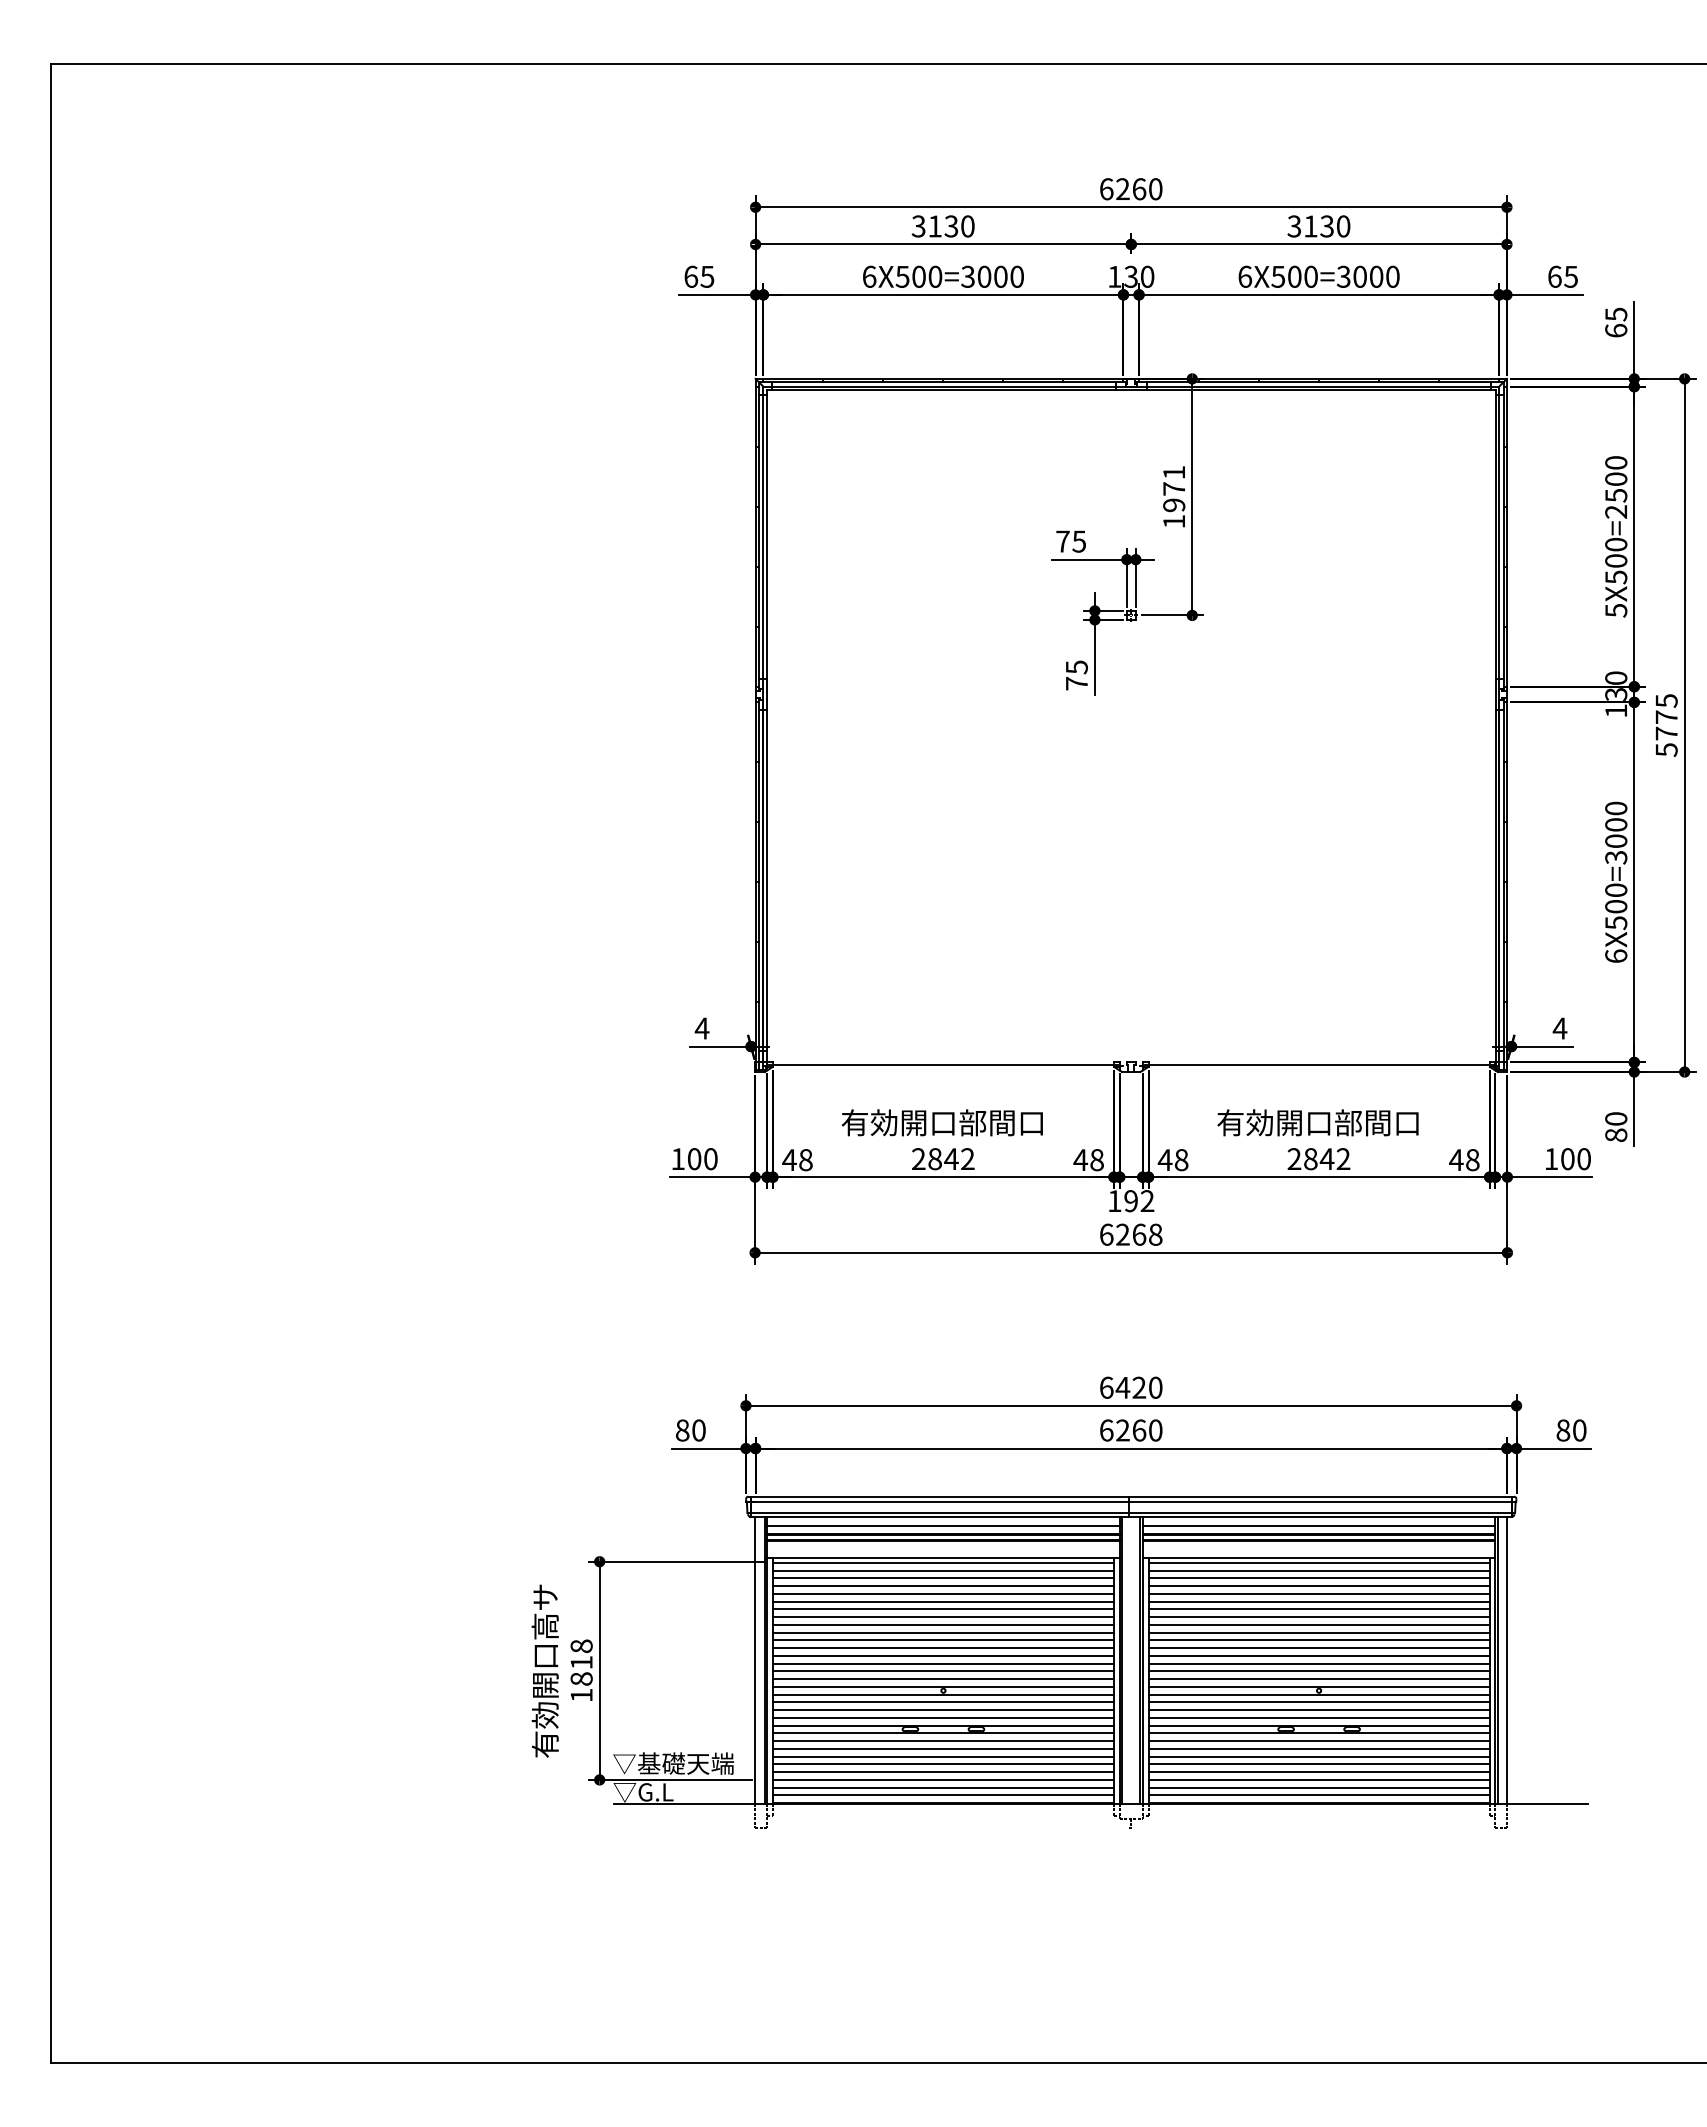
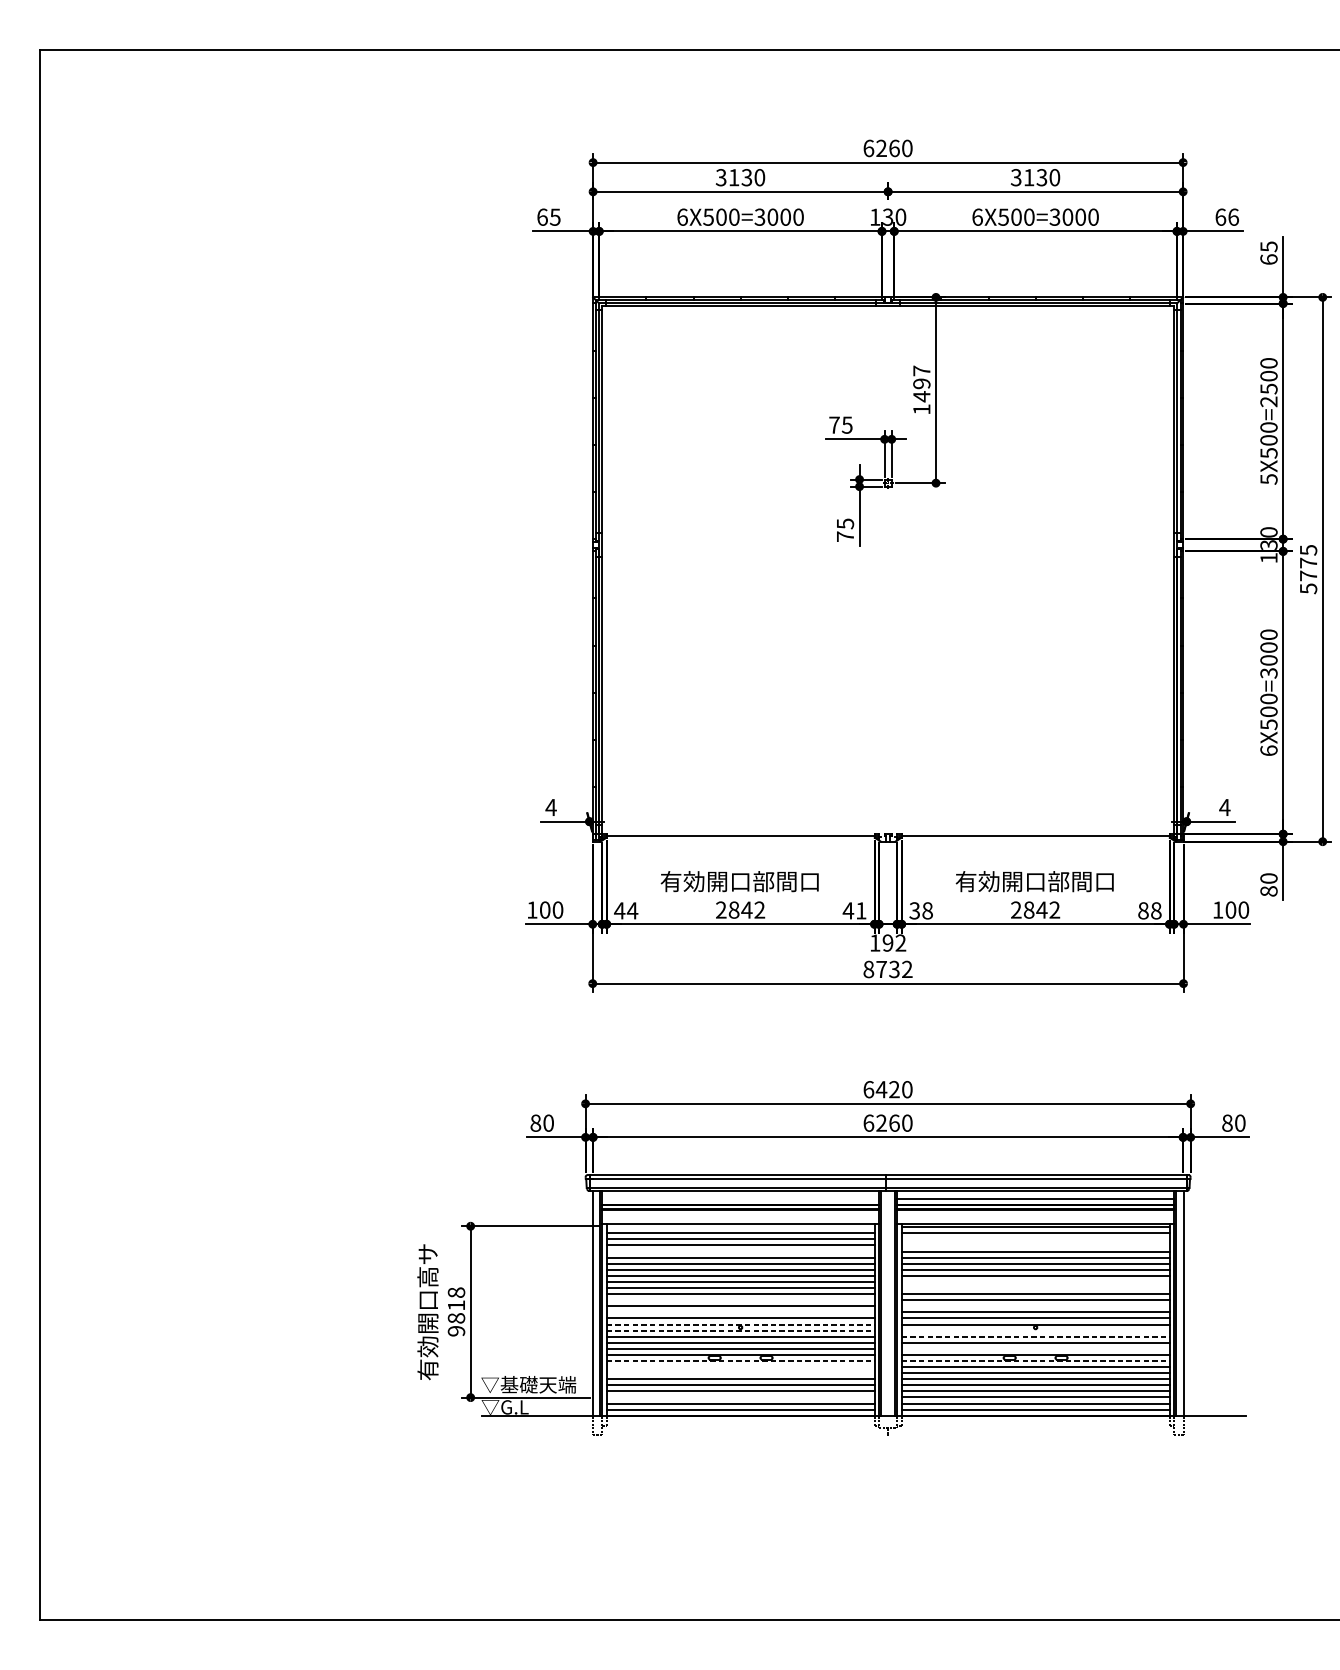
text: (1571, 276) -> (1233, 216), 65 -> 66
text: (1174, 488) -> (922, 383), 1971 -> 1497
text: (805, 1160) -> (632, 911), 48 -> 44
text: (1096, 1160) -> (860, 911), 48 -> 41
text: (1164, 1160) -> (914, 911), 48 -> 38
text: (1456, 1160) -> (1143, 911), 48 -> 88
text: (1131, 1234) -> (888, 969), 6268 -> 8732
line: (943, 1526) -> (740, 1198), removed
line: (942, 1563) -> (739, 1227), removed
line: (1318, 1578) -> (1035, 1239), removed
line: (1318, 1586) -> (1035, 1245), removed
line: (942, 1593) -> (739, 1251), removed
line: (1318, 1632) -> (1035, 1281), removed
line: (1318, 1640) -> (1035, 1288), removed
line: (942, 1655) -> (739, 1299), removed
line: (1318, 1663) -> (1035, 1306), removed
line: (942, 1671) -> (739, 1312), removed
line: (943, 1686) -> (740, 1324), solid -> dashed
line: (943, 1694) -> (740, 1330), solid -> dashed
line: (1318, 1694) -> (1035, 1330), removed
text: (581, 1695) -> (456, 1331), 1818 -> 9818
line: (1319, 1702) -> (1035, 1336), solid -> dashed
line: (1318, 1717) -> (1035, 1348), removed
line: (943, 1733) -> (740, 1361), solid -> dashed
line: (1319, 1733) -> (1035, 1361), solid -> dashed
line: (942, 1741) -> (739, 1367), removed
line: (942, 1748) -> (739, 1372), removed
line: (942, 1779) -> (739, 1397), removed

